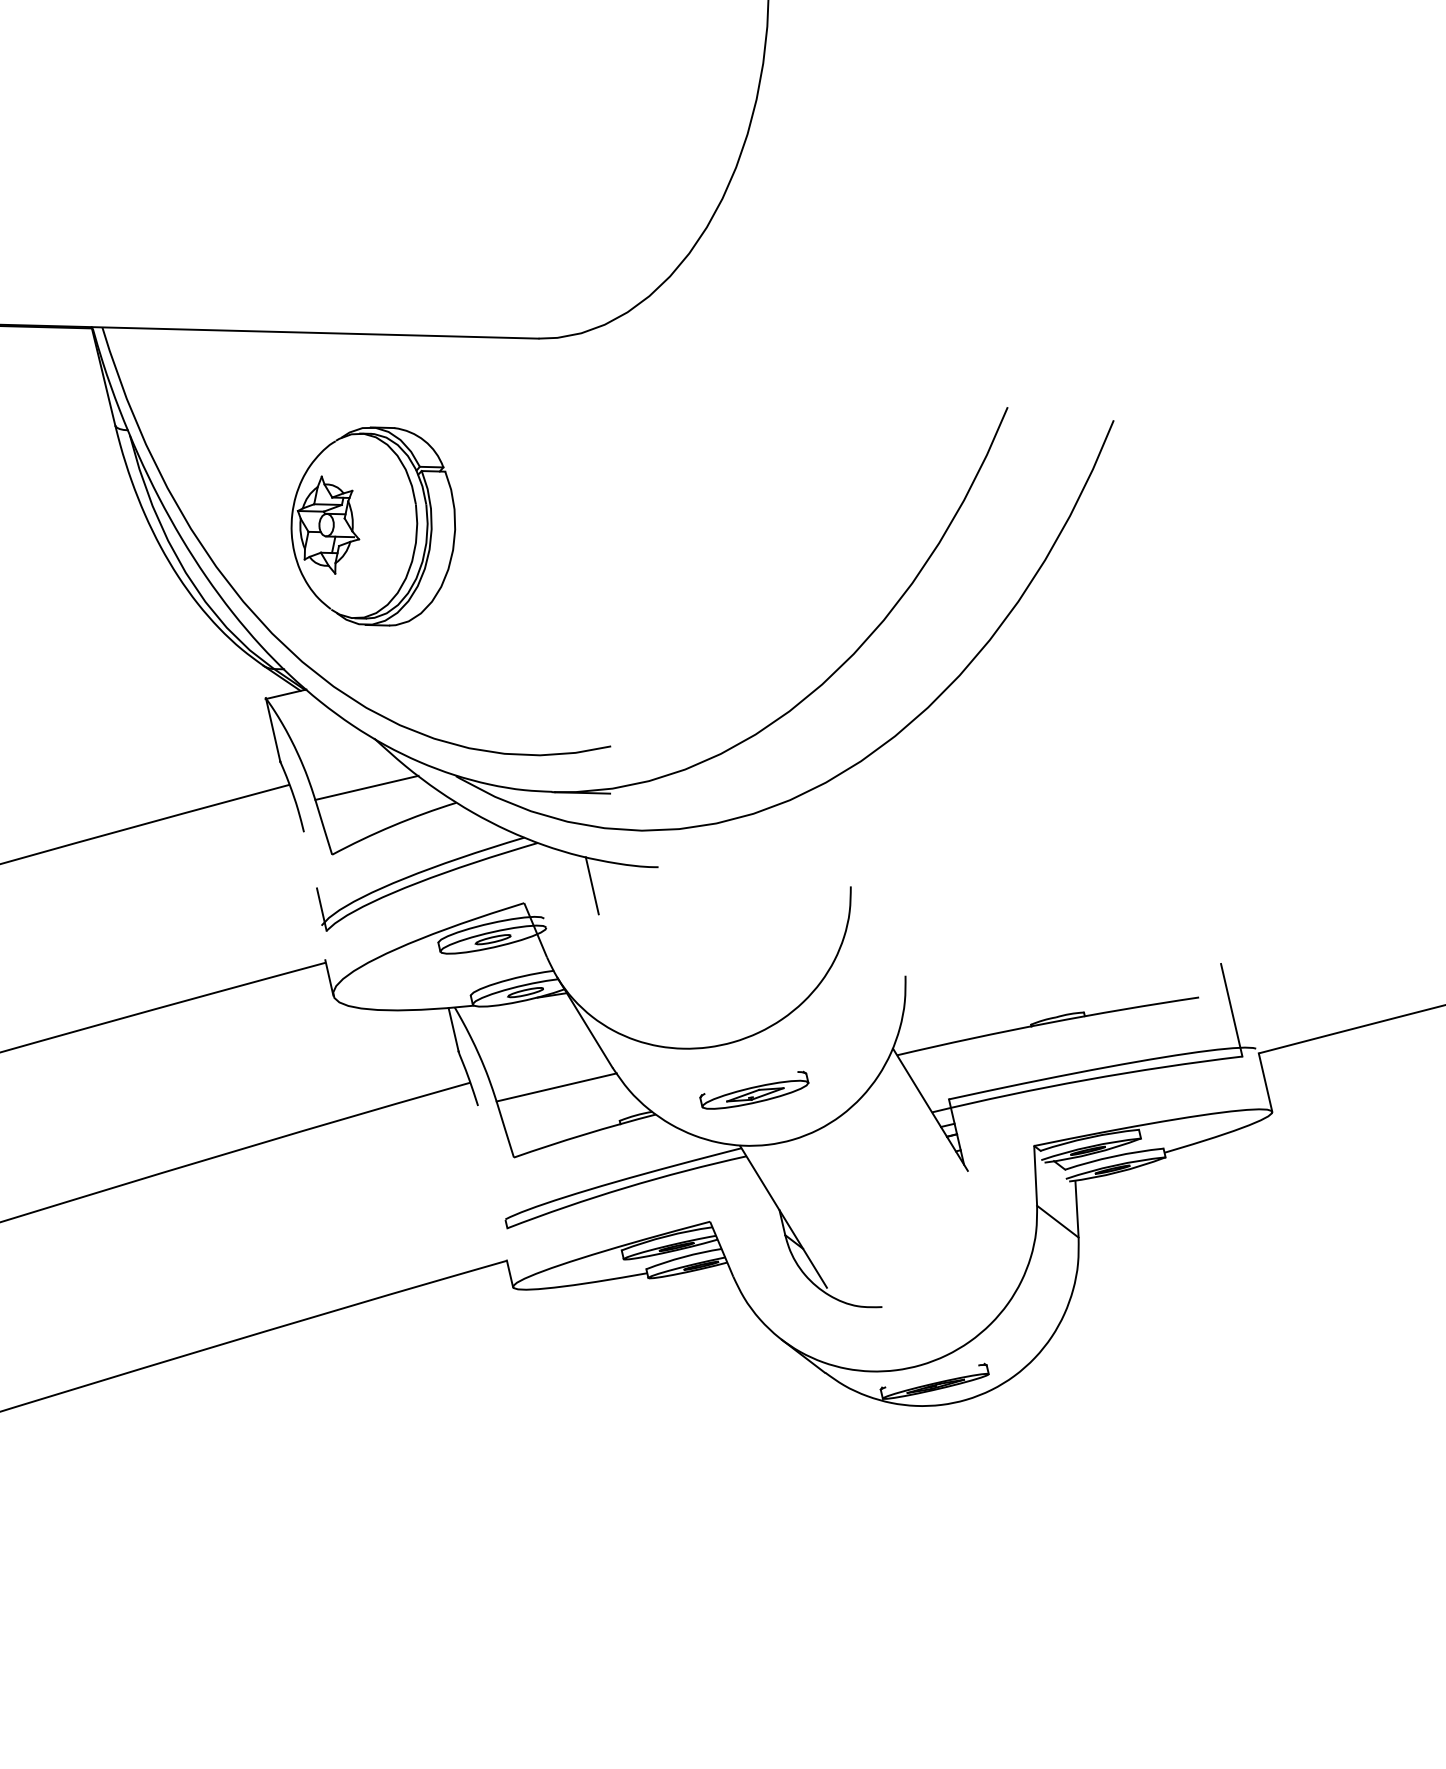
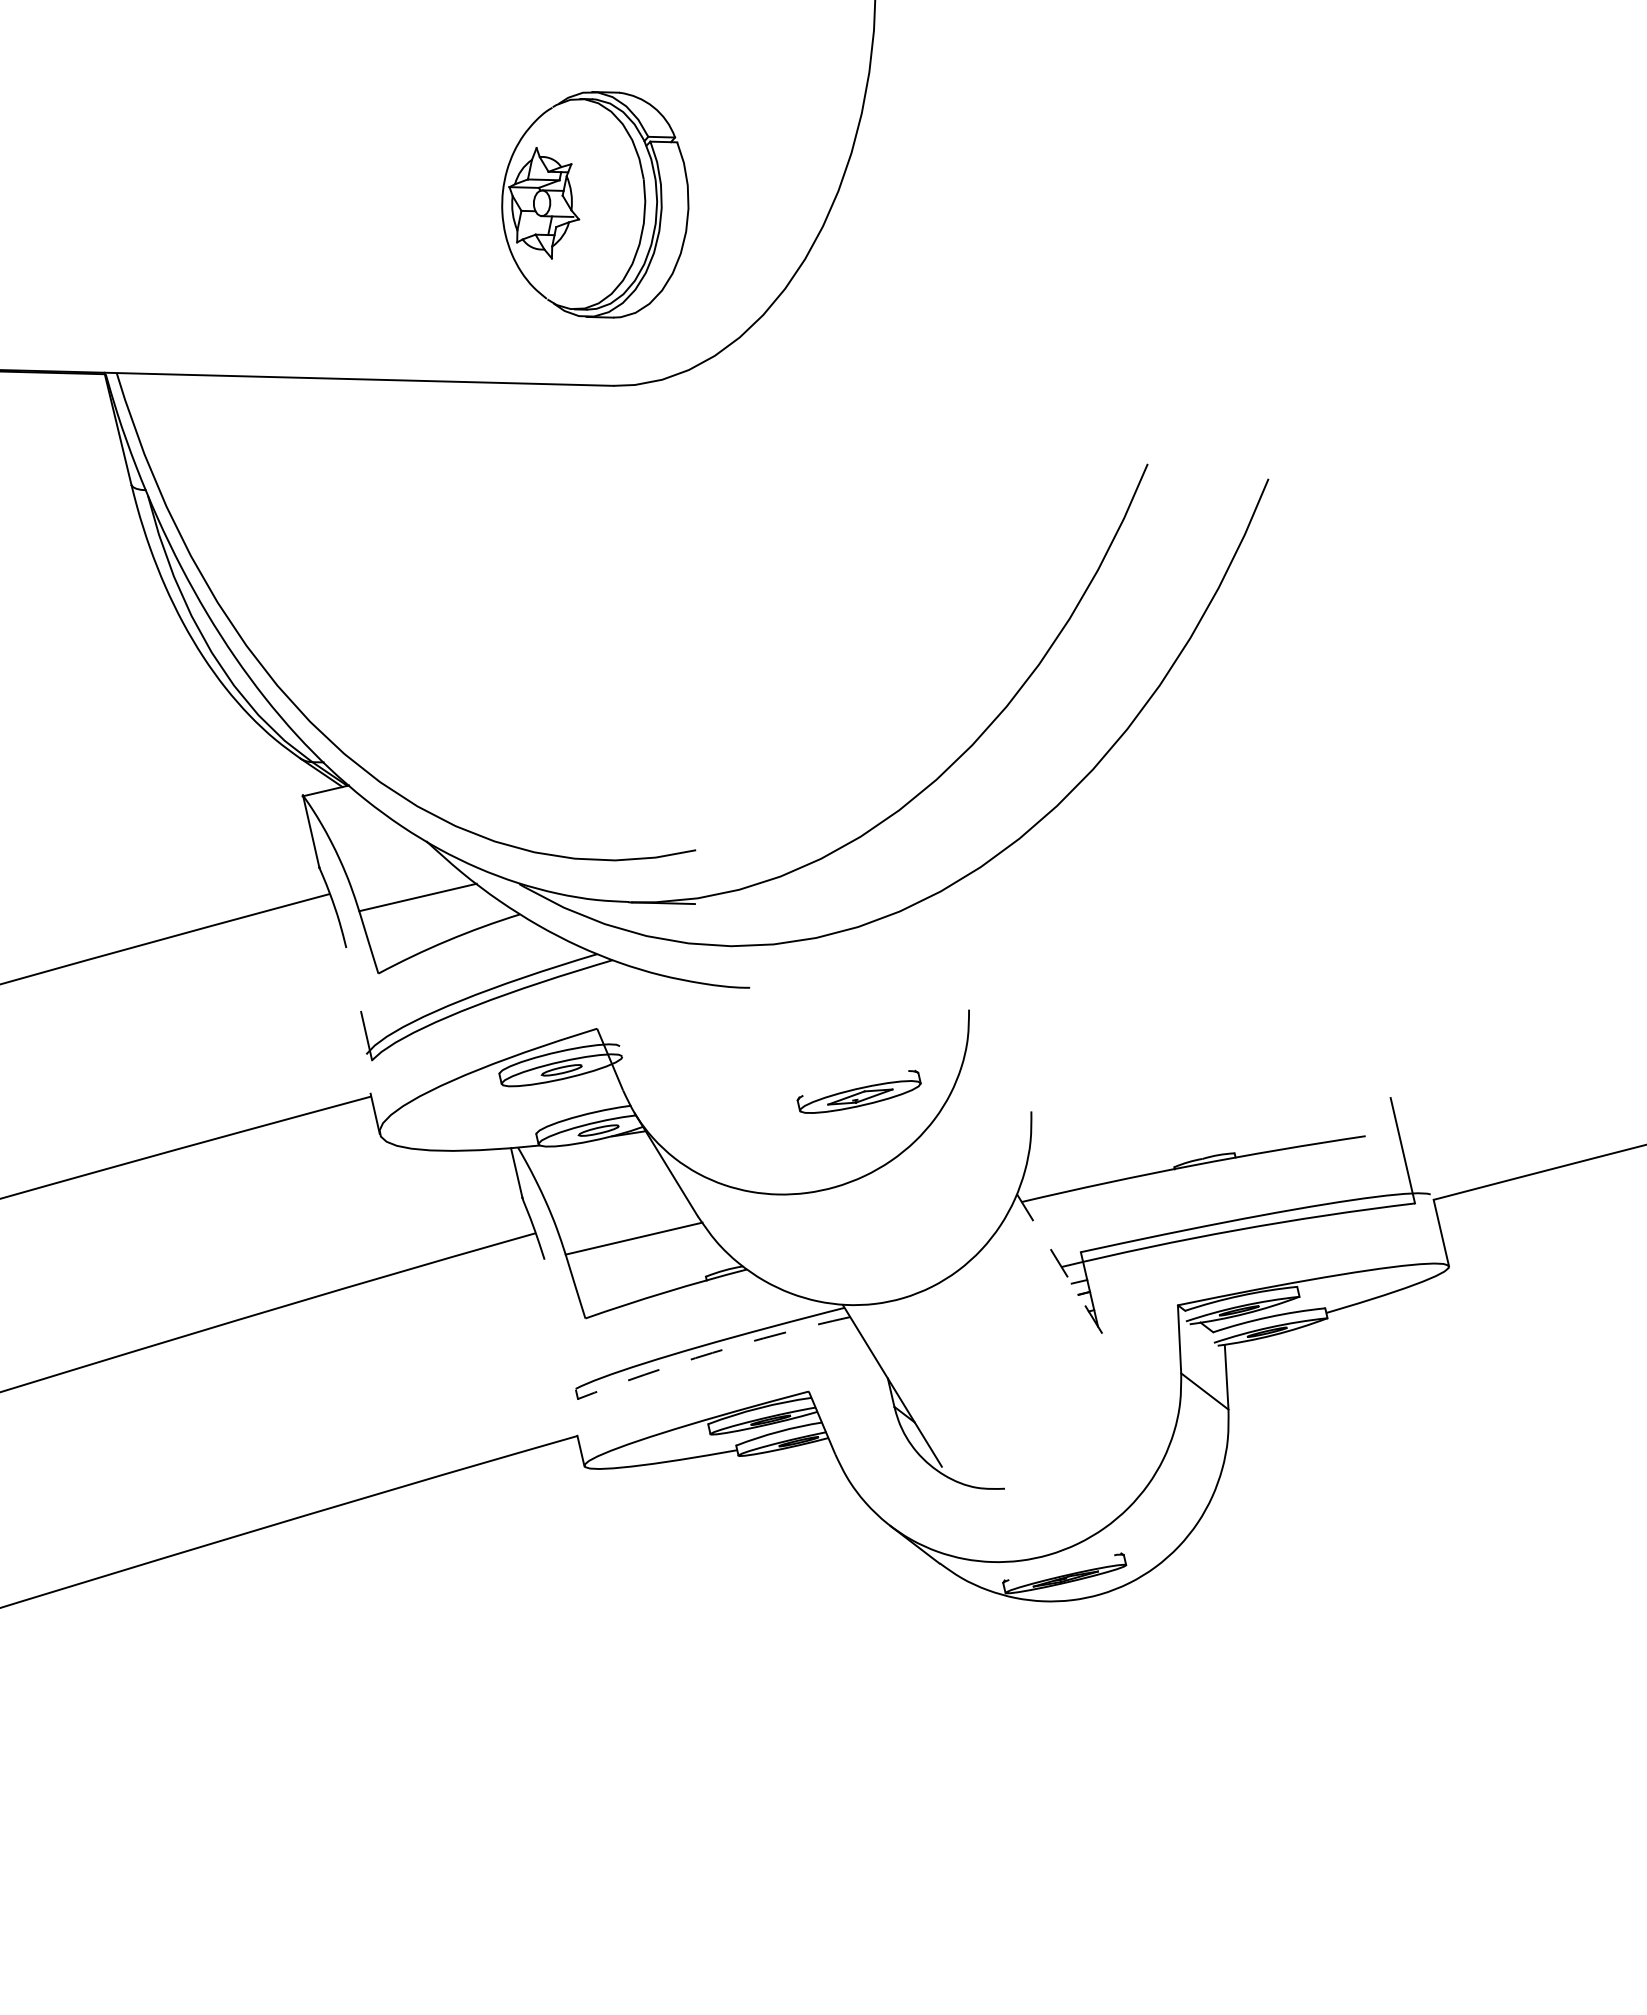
part: (373, 526) -> (595, 204), moved
line: (592, 885) -> (674, 1008), removed
part: (753, 1089) -> (858, 1091), moved
line: (930, 1110) -> (1059, 1264), solid -> dashed
arc: (625, 1187) -> (712, 1352), solid -> dashed

